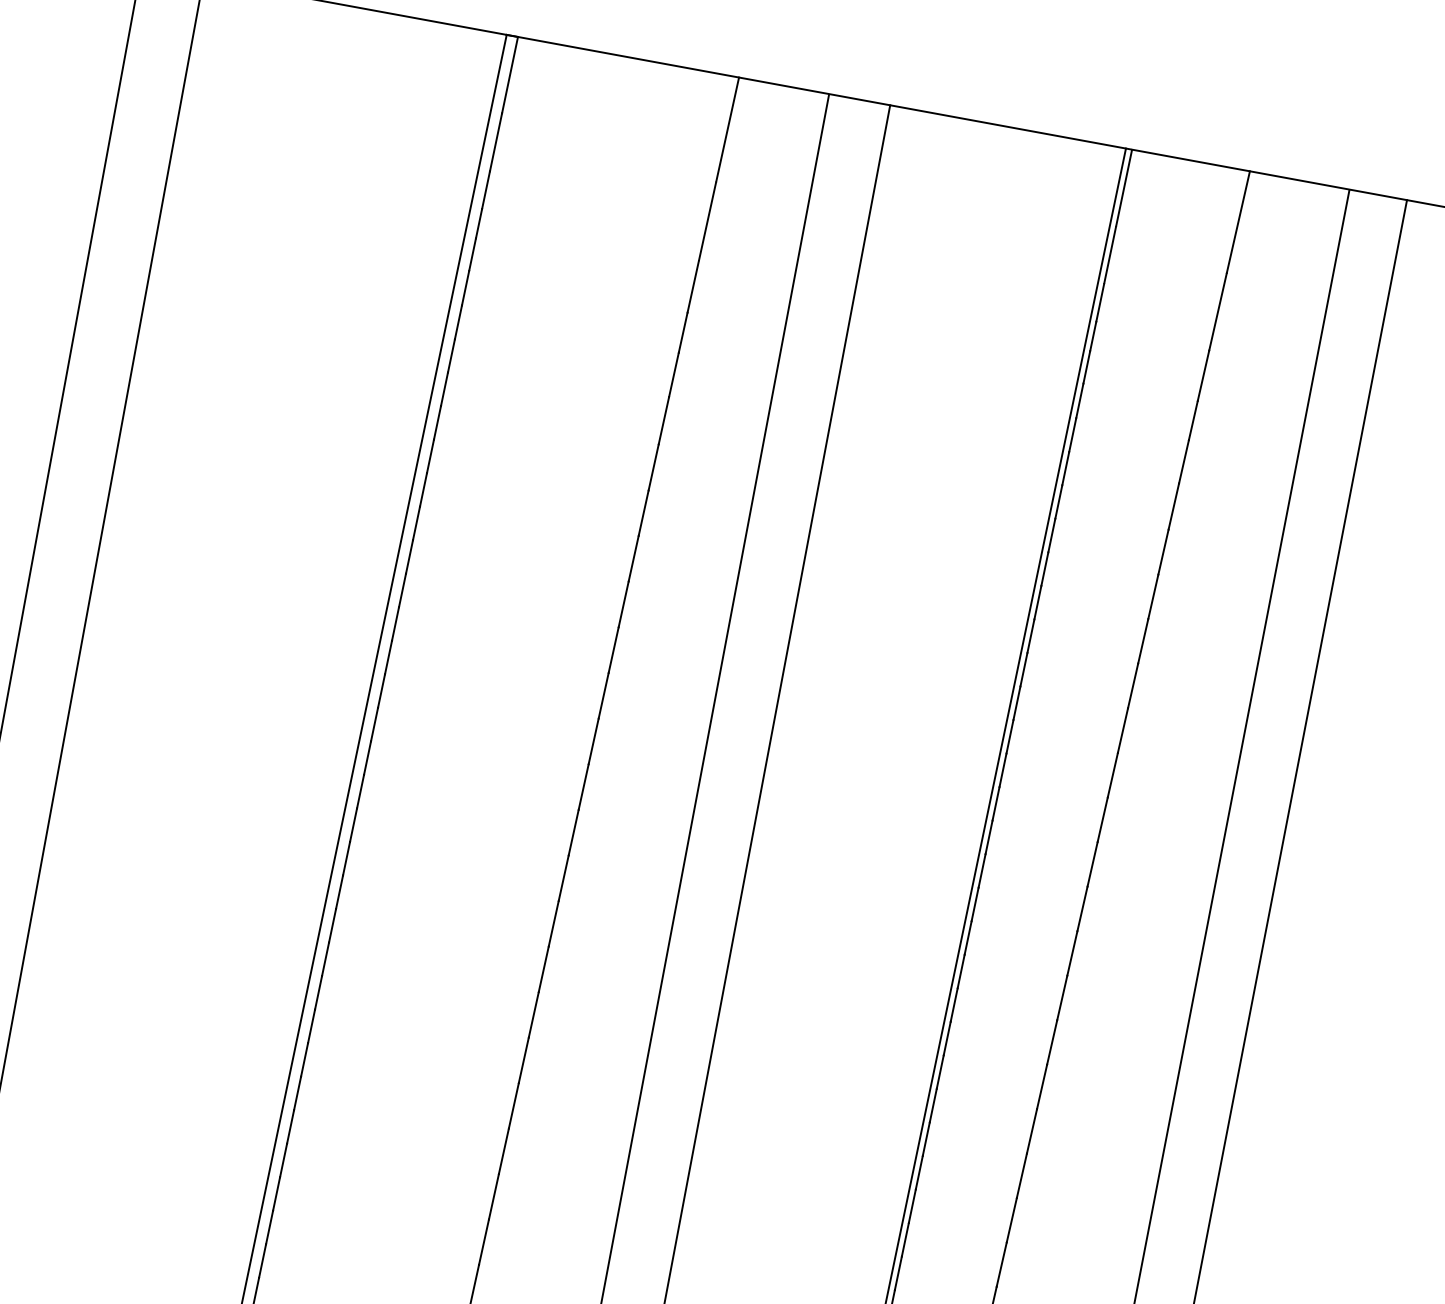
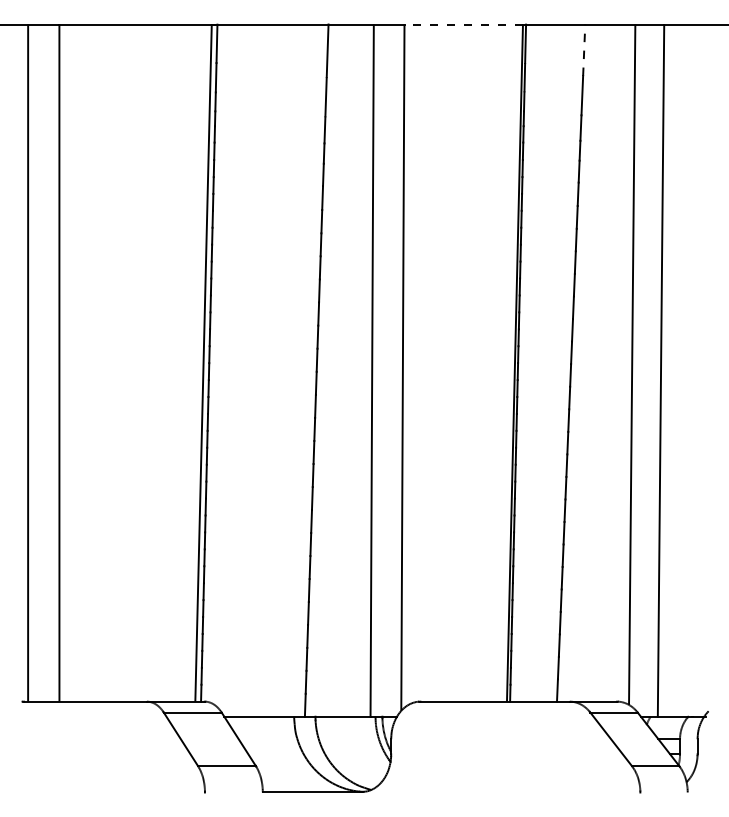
line: (1007, 126) -> (463, 24), solid -> dashed
line: (1238, 222) -> (584, 50), solid -> dashed

